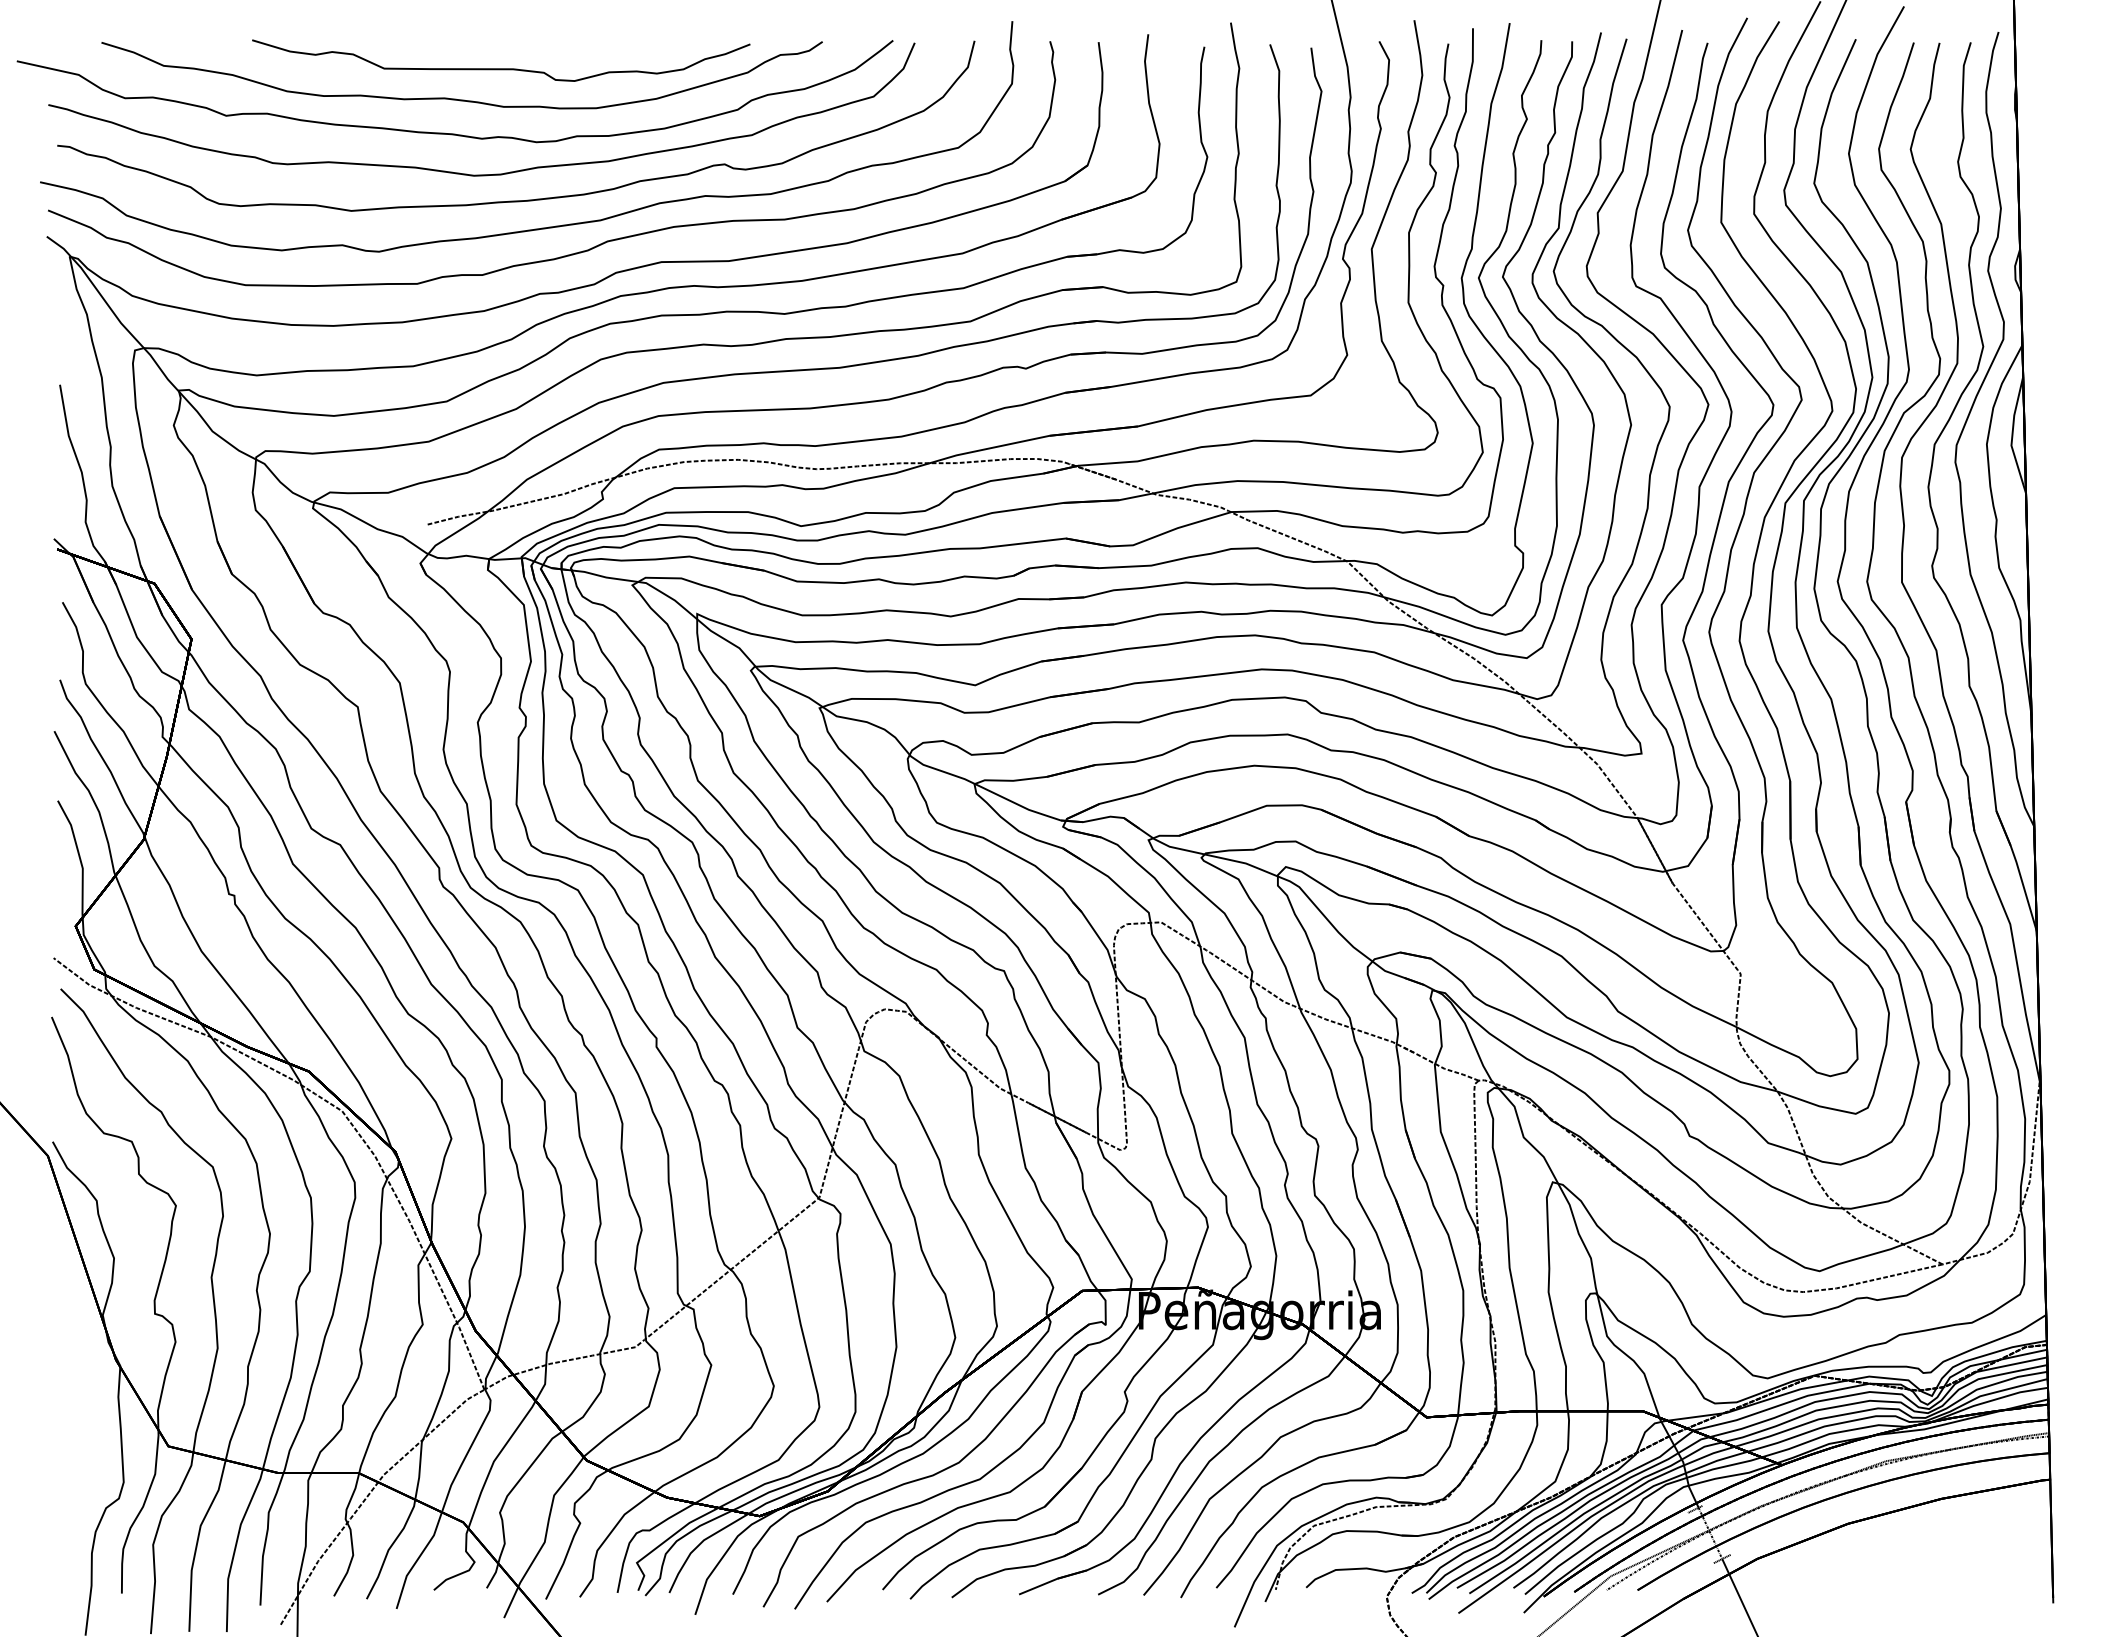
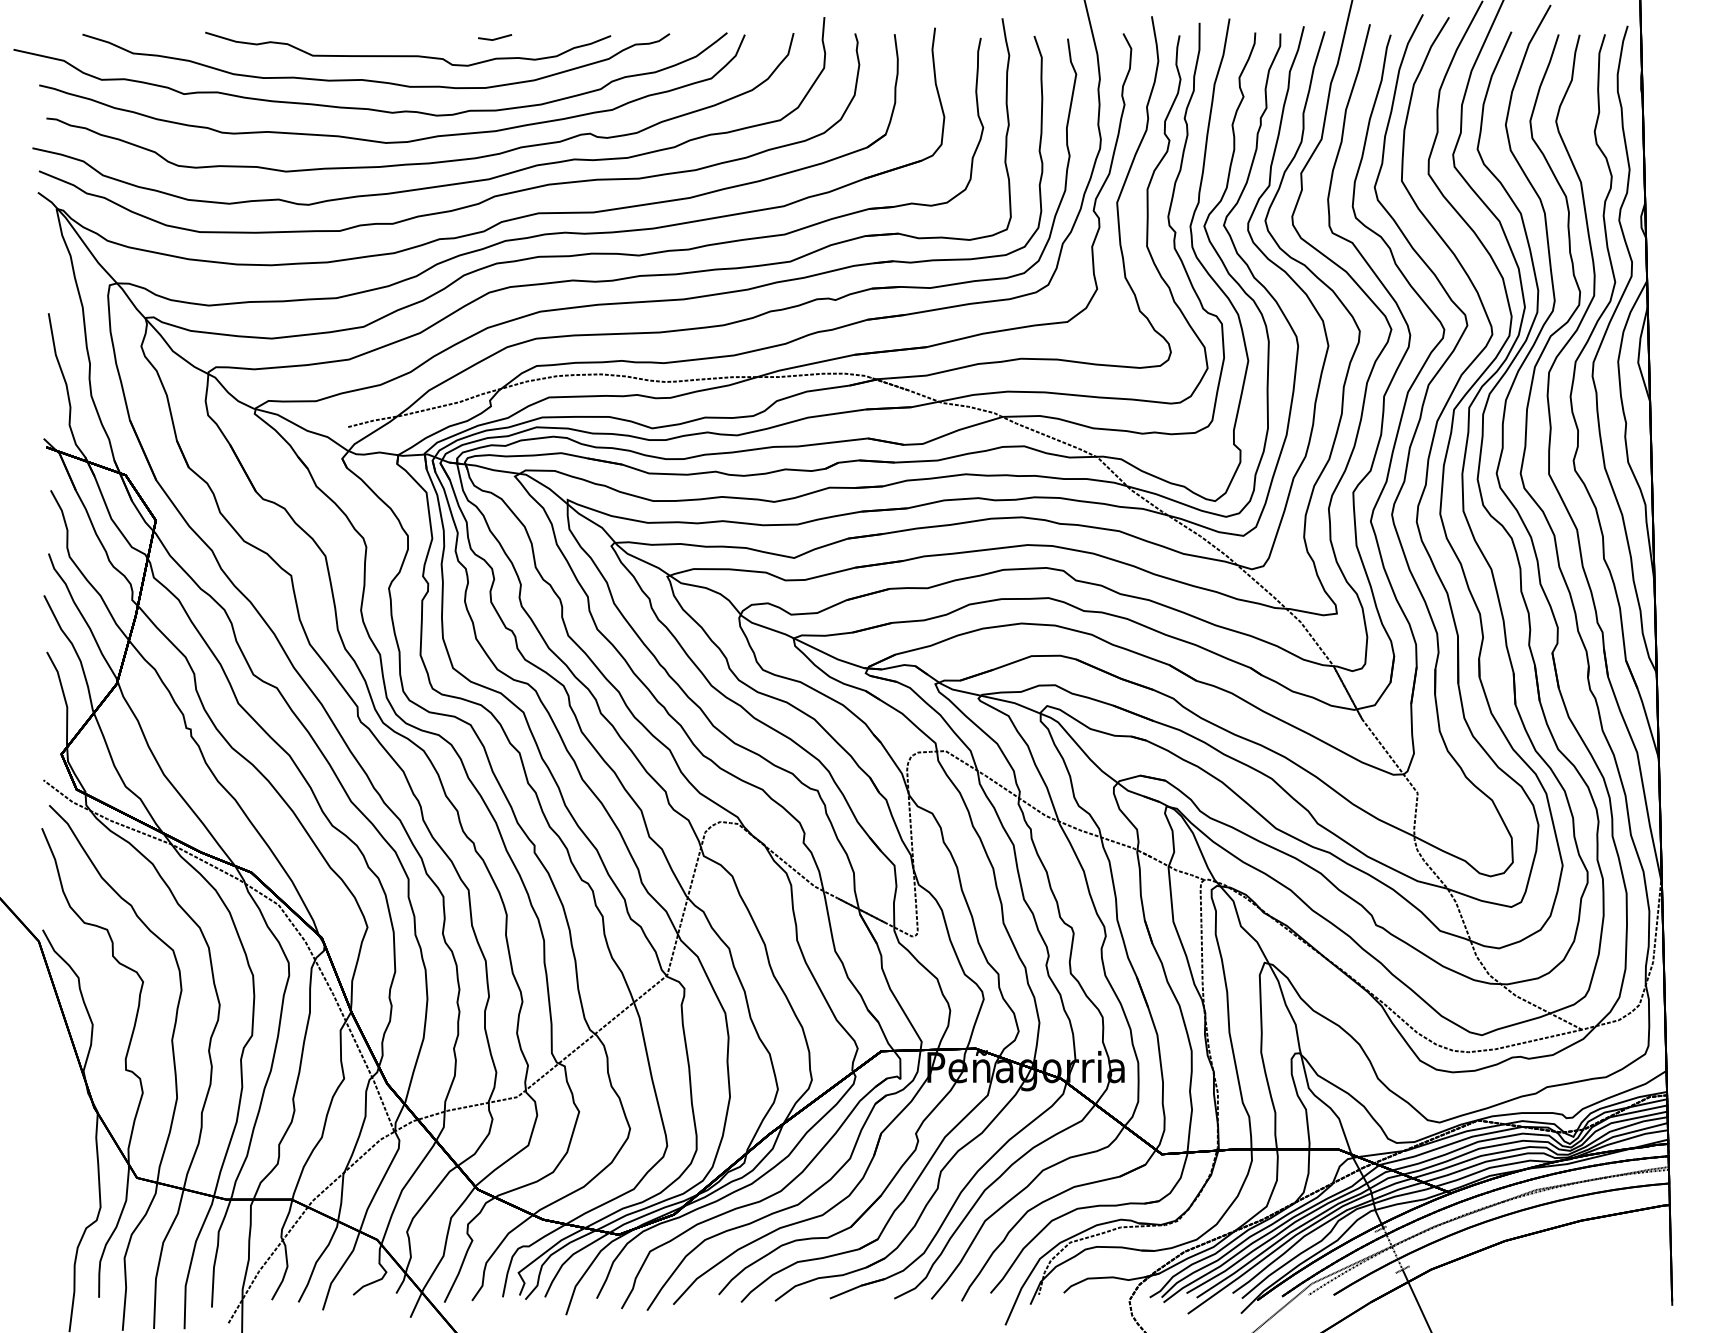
part: (608, 46) -> (495, 37), added

